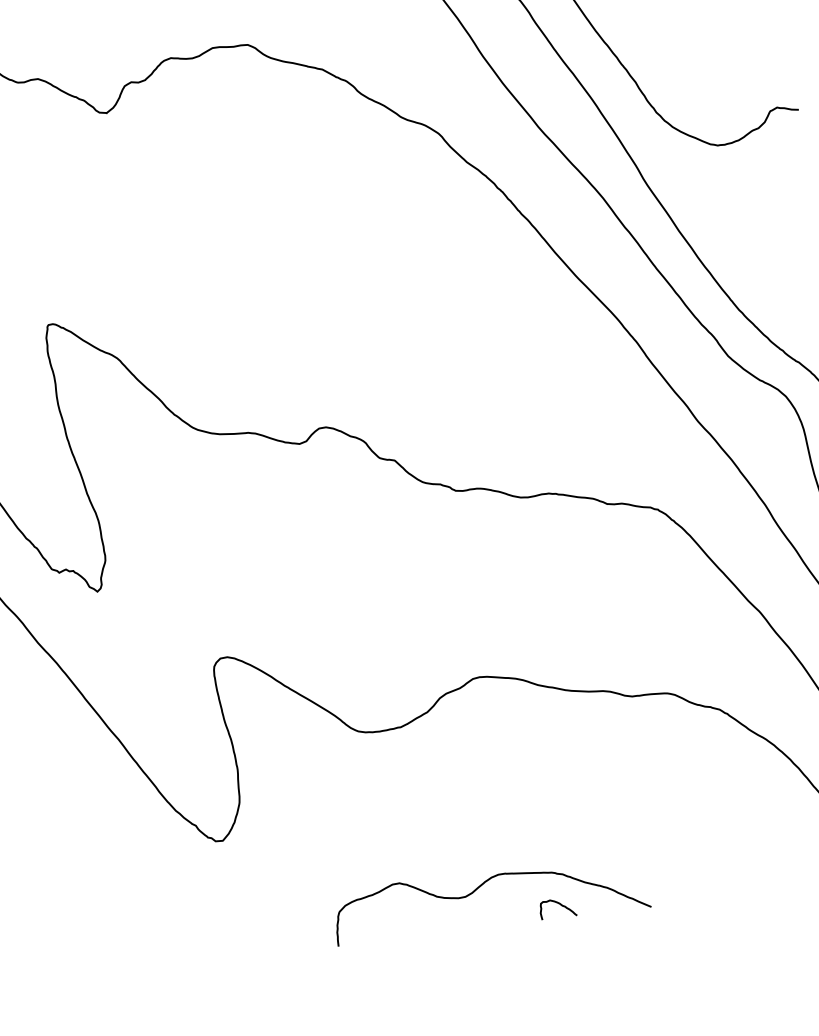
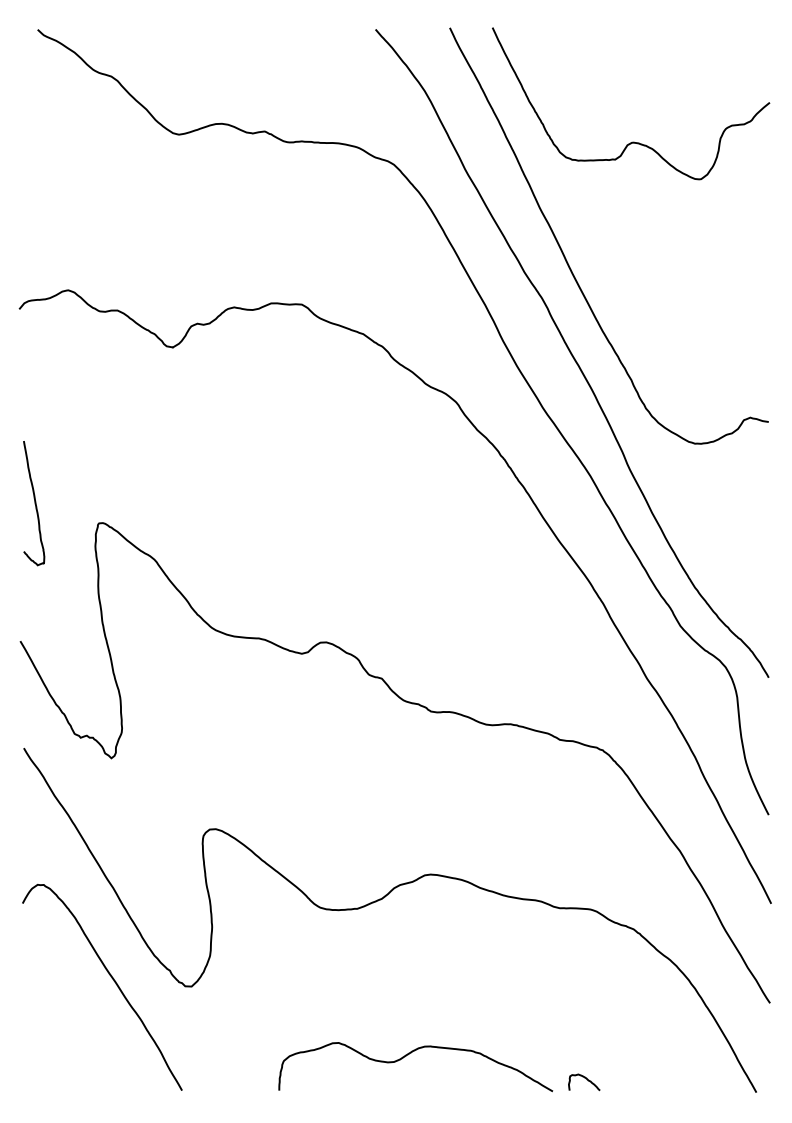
curve: (132, 846) -> (113, 981), added
curve: (560, 904) -> (586, 1079), moved

